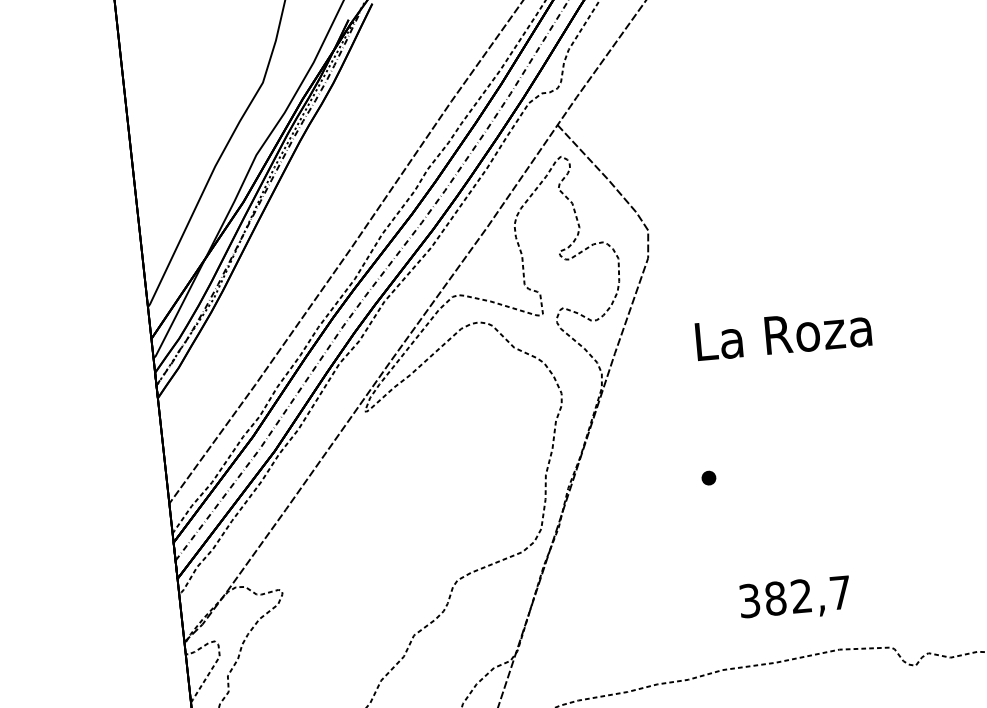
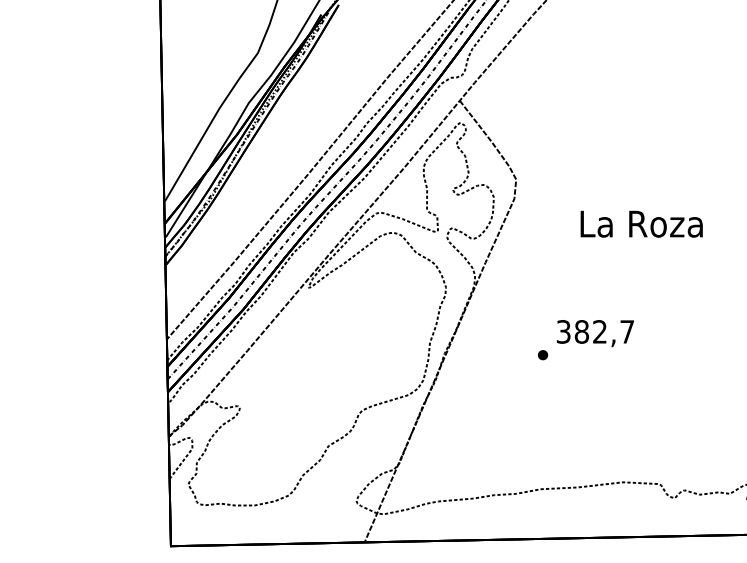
text: (783, 333) -> (641, 223), moved
text: (793, 599) -> (594, 333), moved

